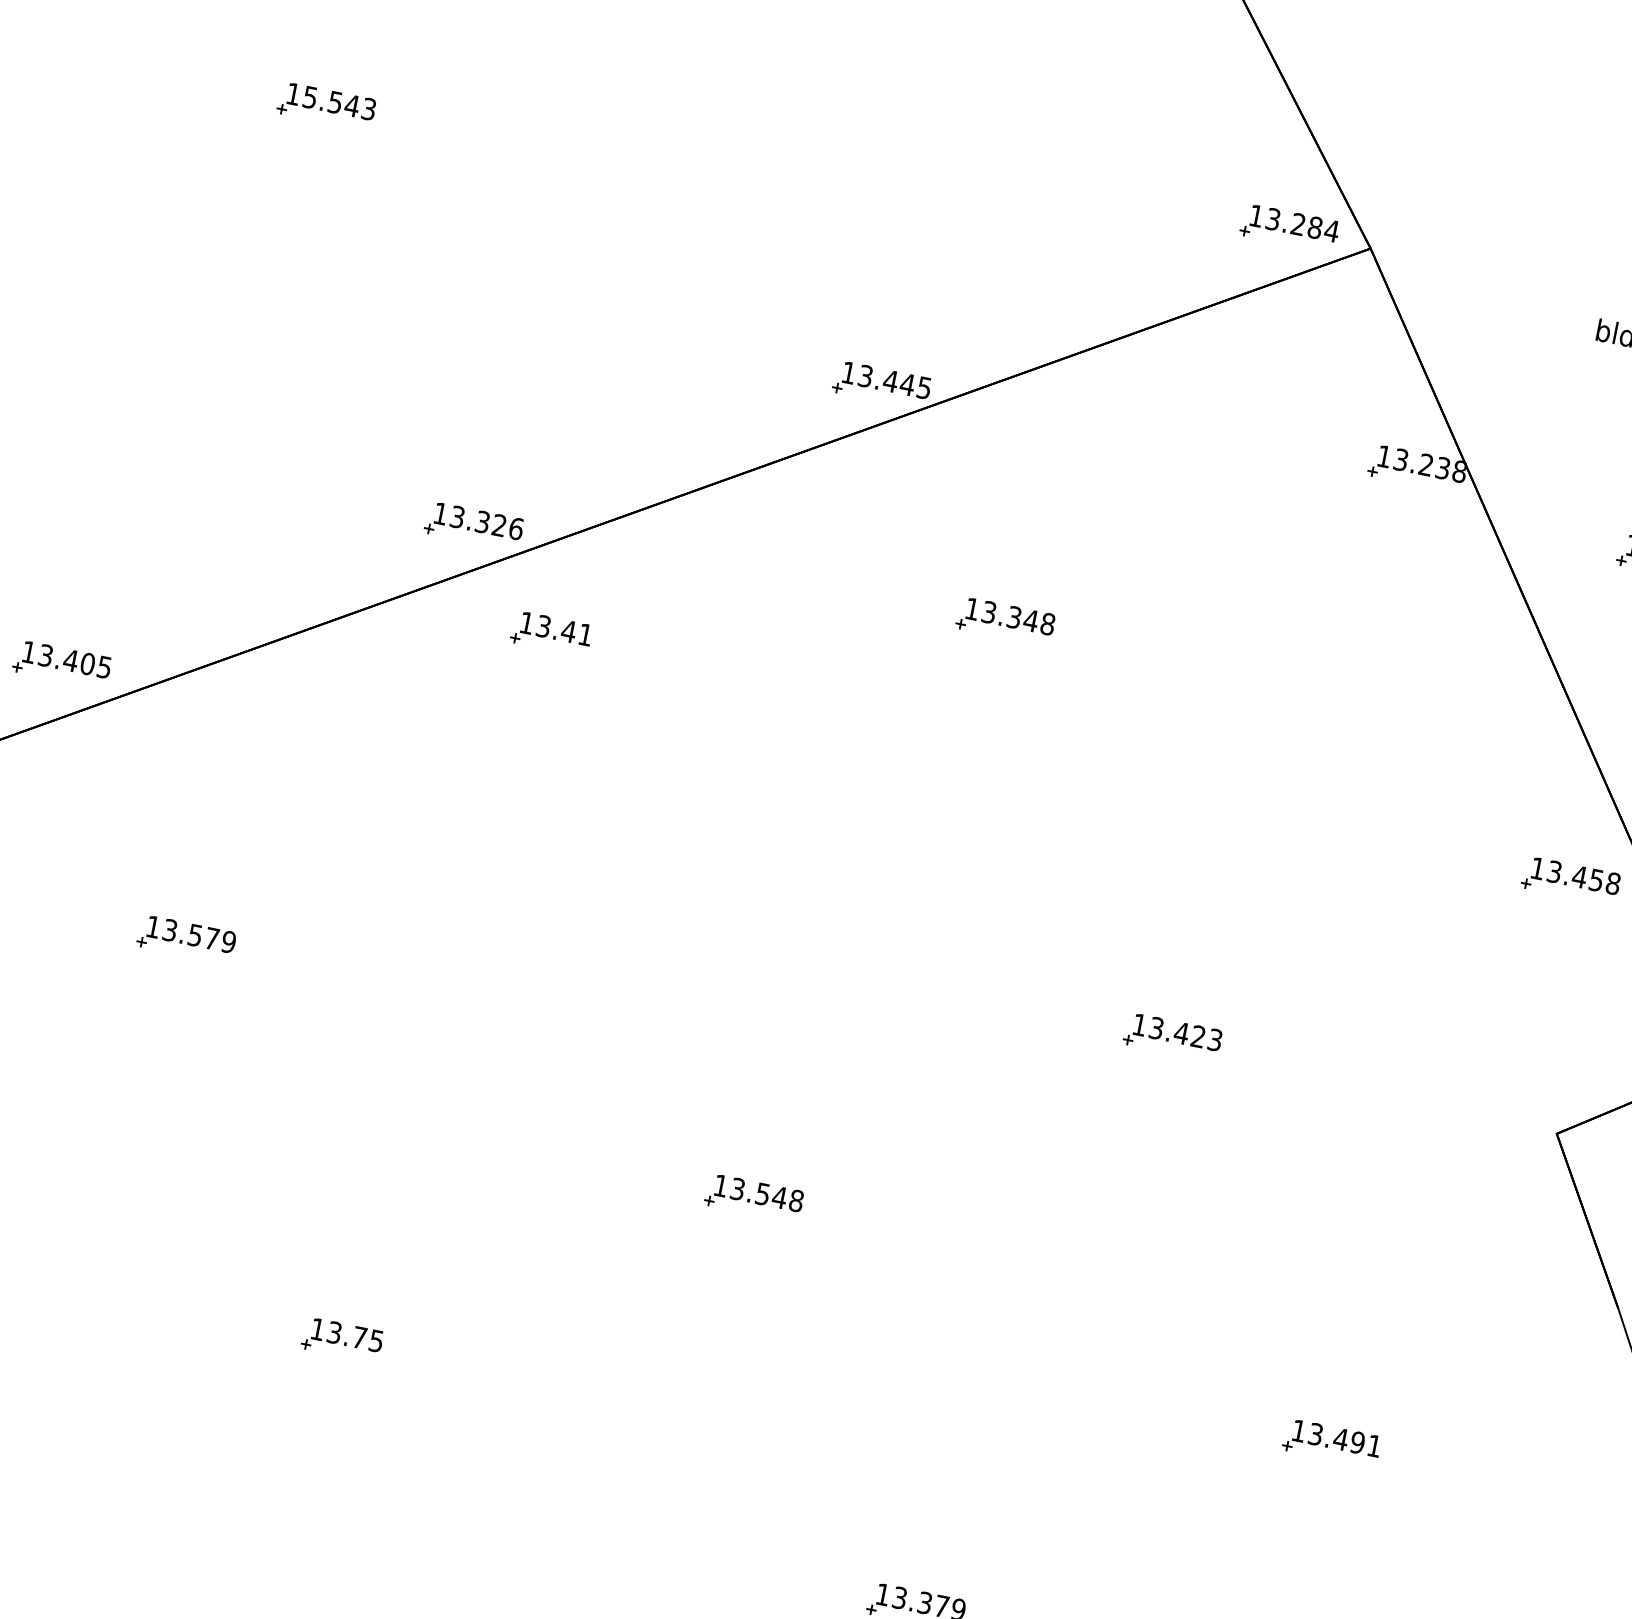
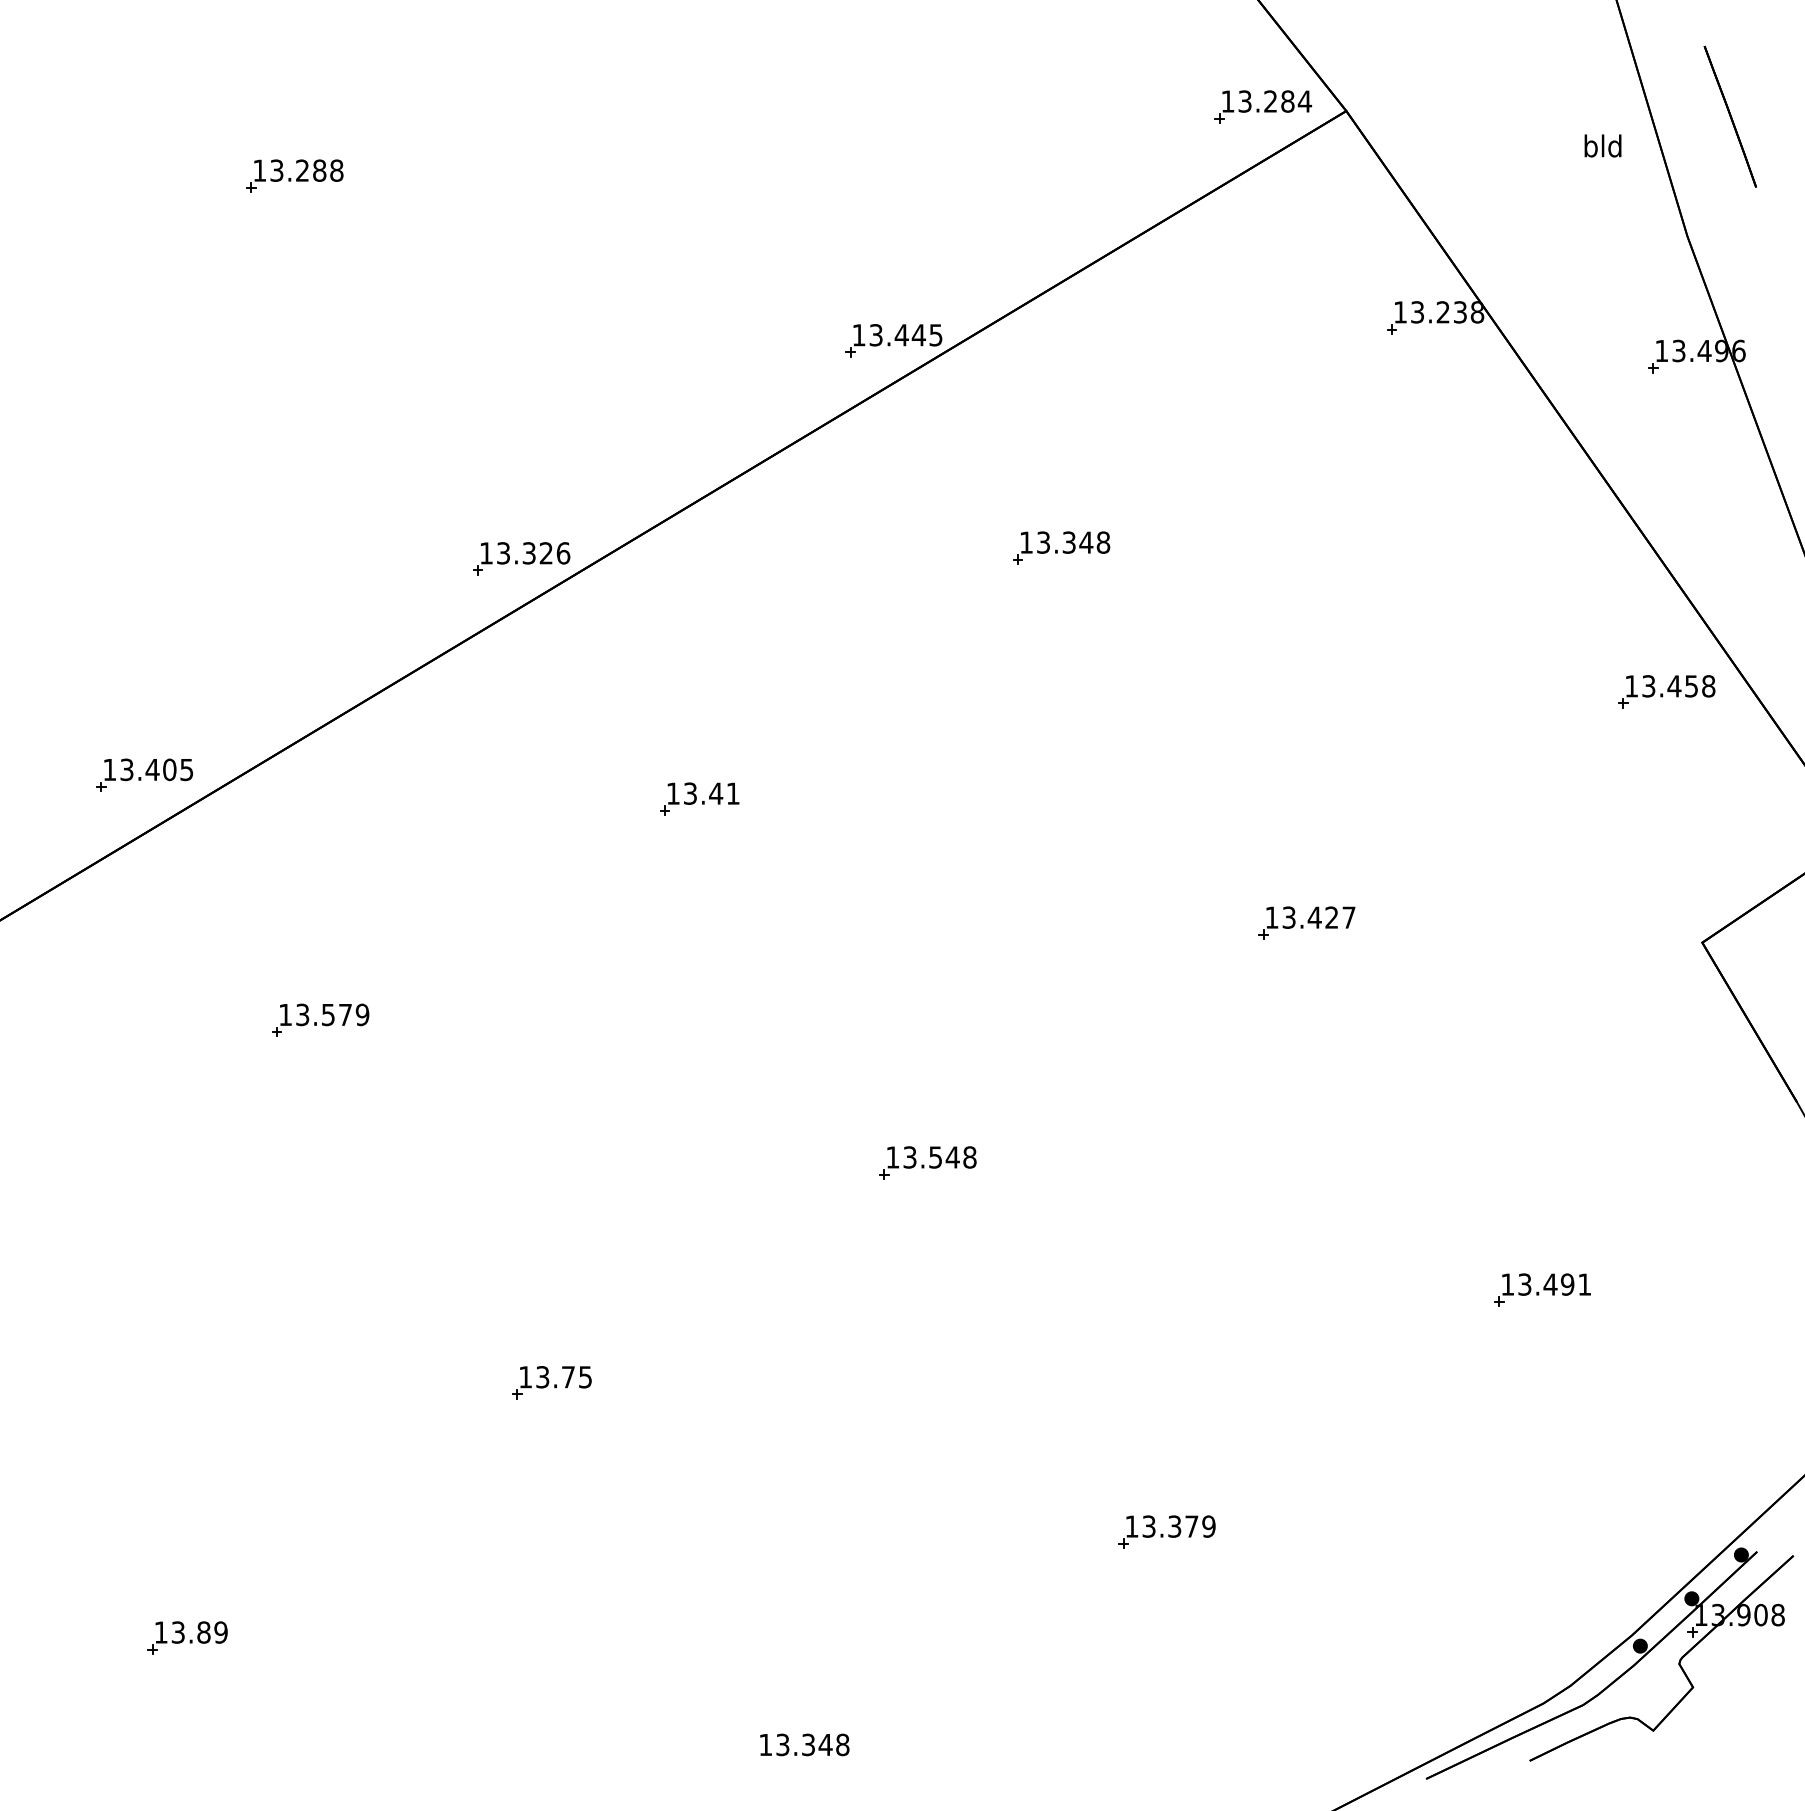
text: (340, 103) -> (307, 170), 15.543 -> 13.288
part: (551, 632) -> (699, 798), moved
text: (1214, 1039) -> (1348, 917), 13.423 -> 13.427

